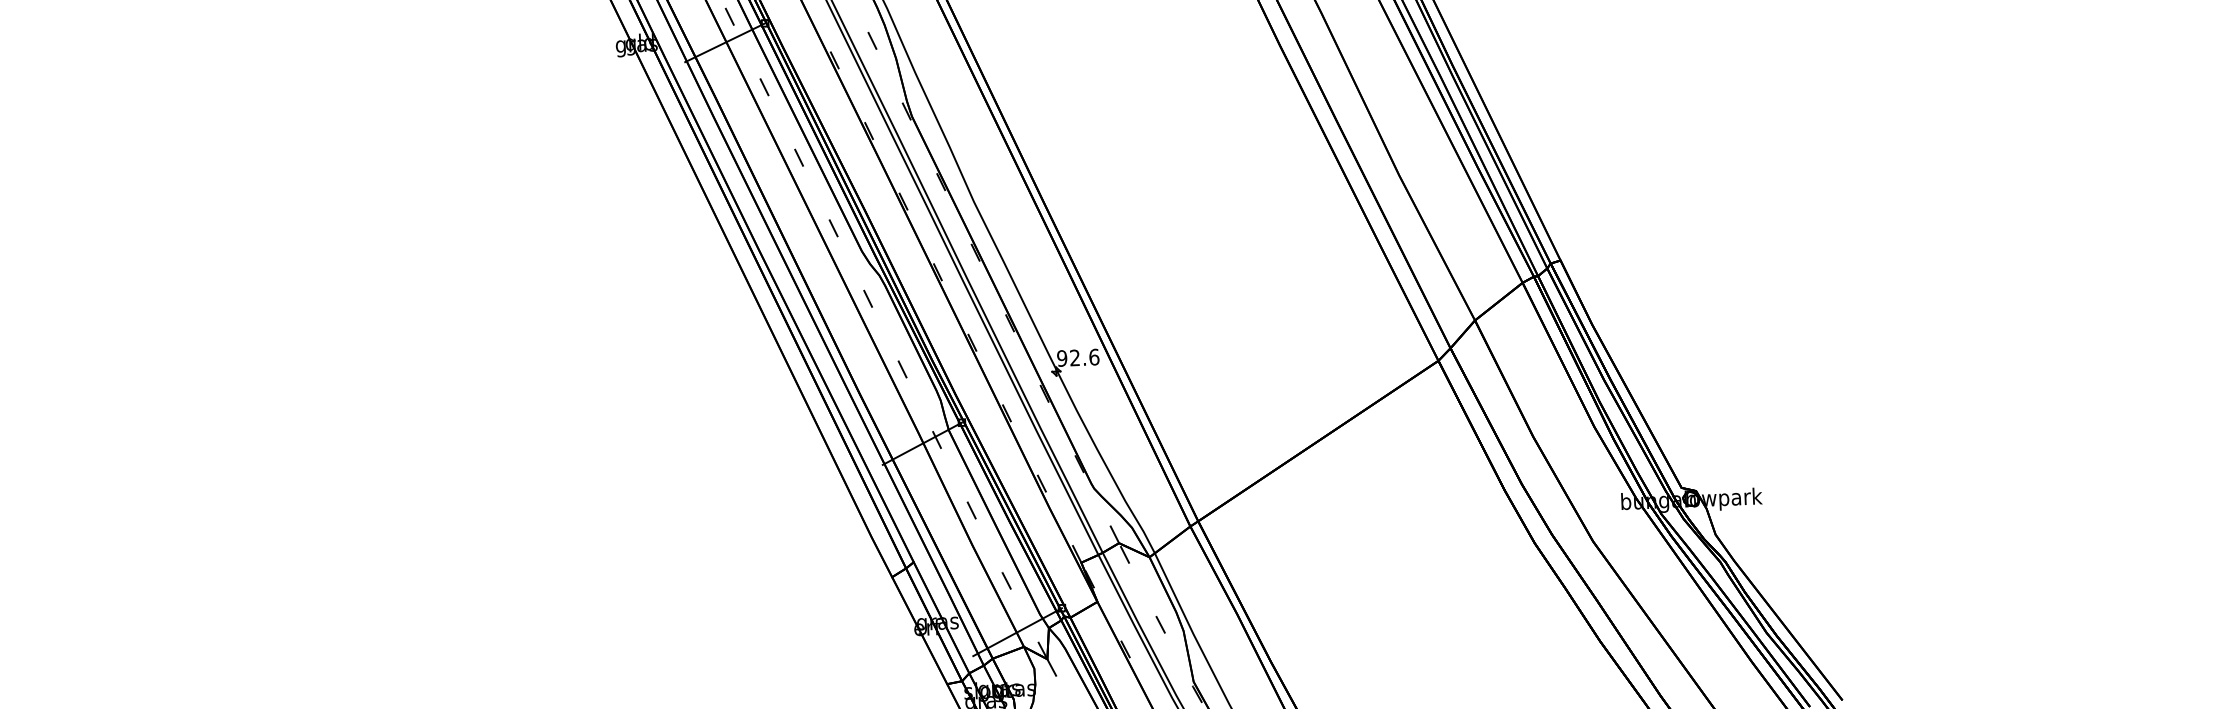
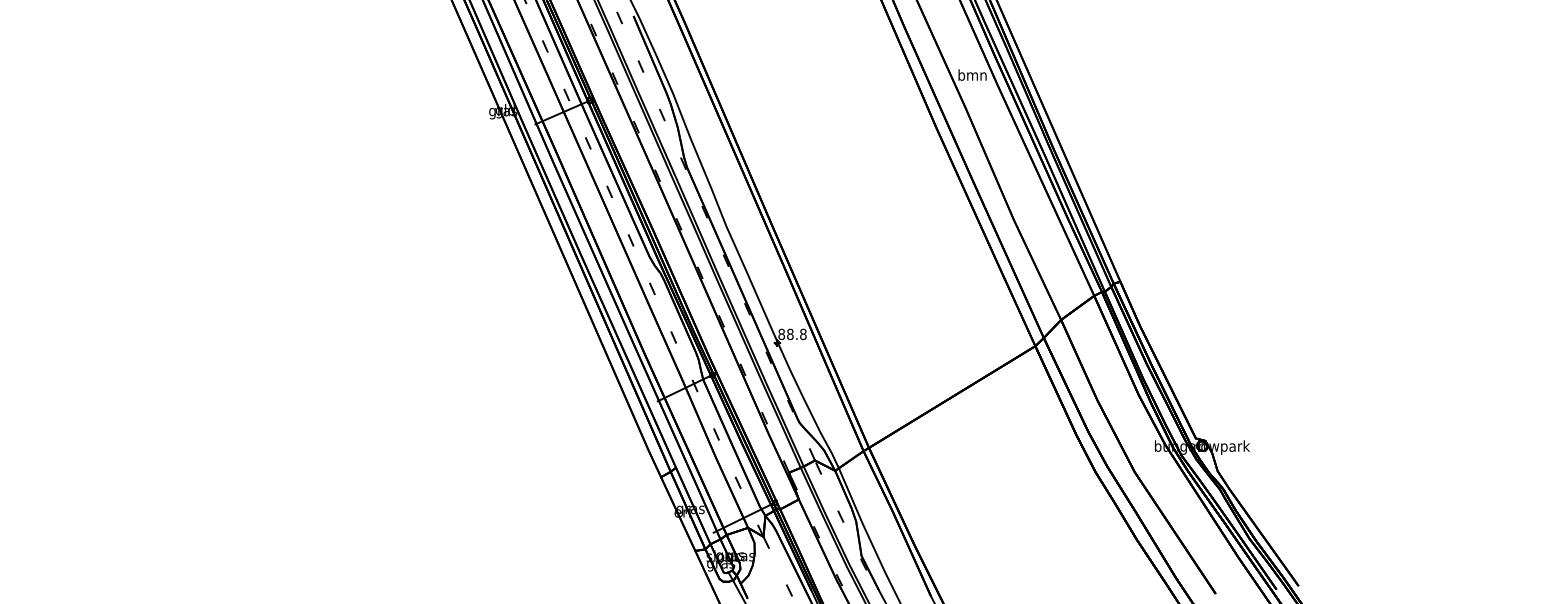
text: (1078, 357) -> (792, 334), 92.6 -> 88.8

